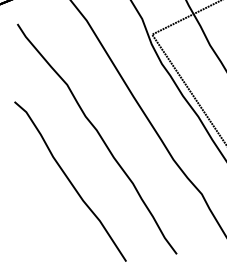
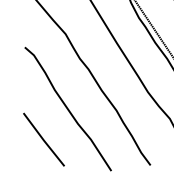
line: (39, 220) -> (44, 139), added

